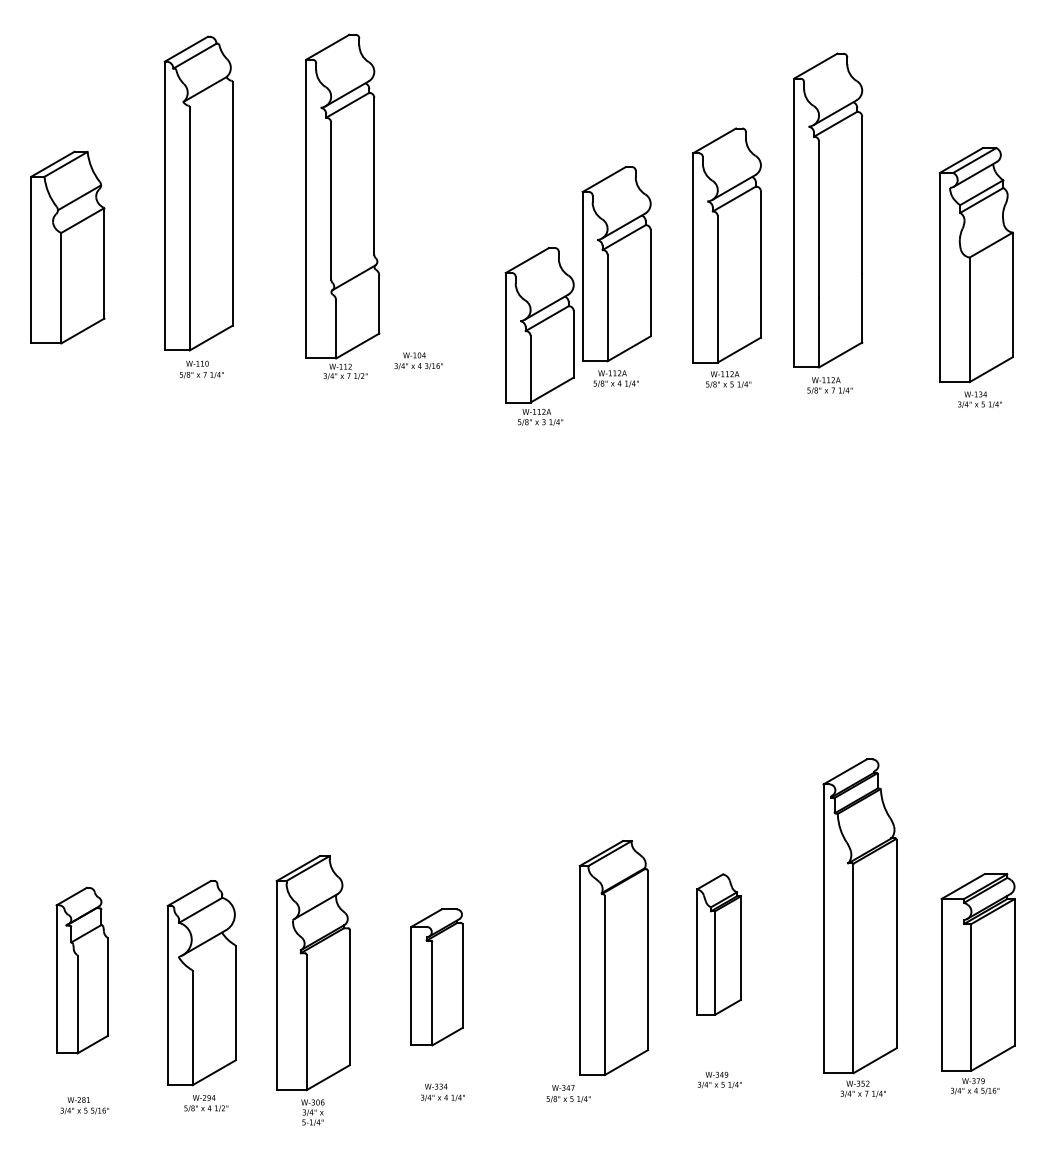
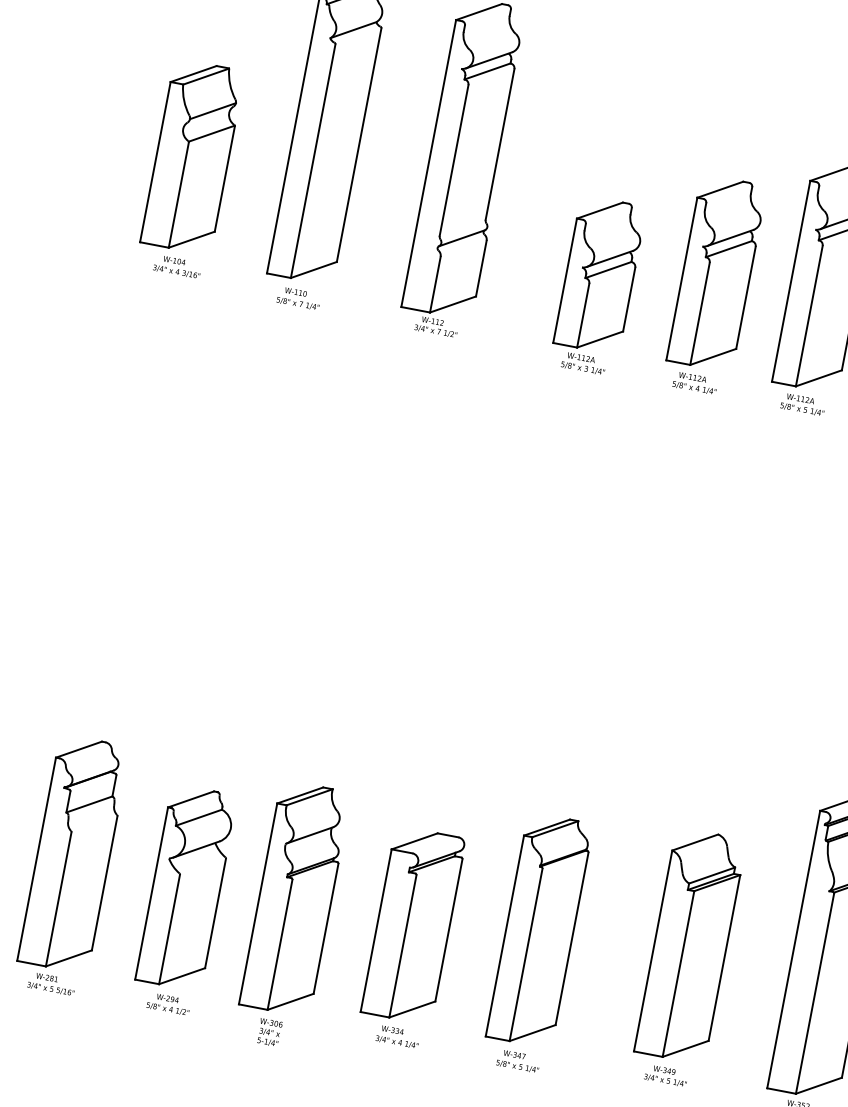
part: (539, 336) -> (597, 285), moved
text: (418, 360) -> (177, 266), moved
part: (718, 944) -> (689, 945), size x1.67
part: (613, 958) -> (539, 930), moved
part: (81, 970) -> (73, 853), size x1.43
part: (436, 977) -> (413, 925), size x1.43

